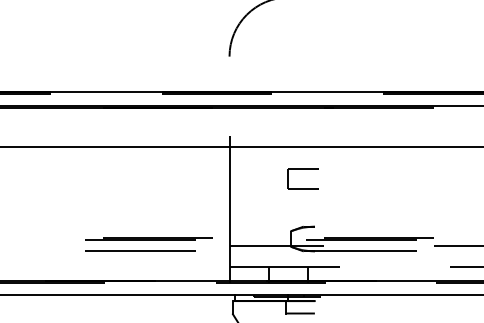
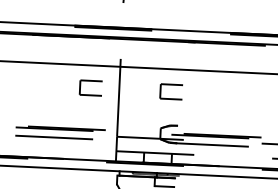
part: (188, 169) -> (90, 81), added

